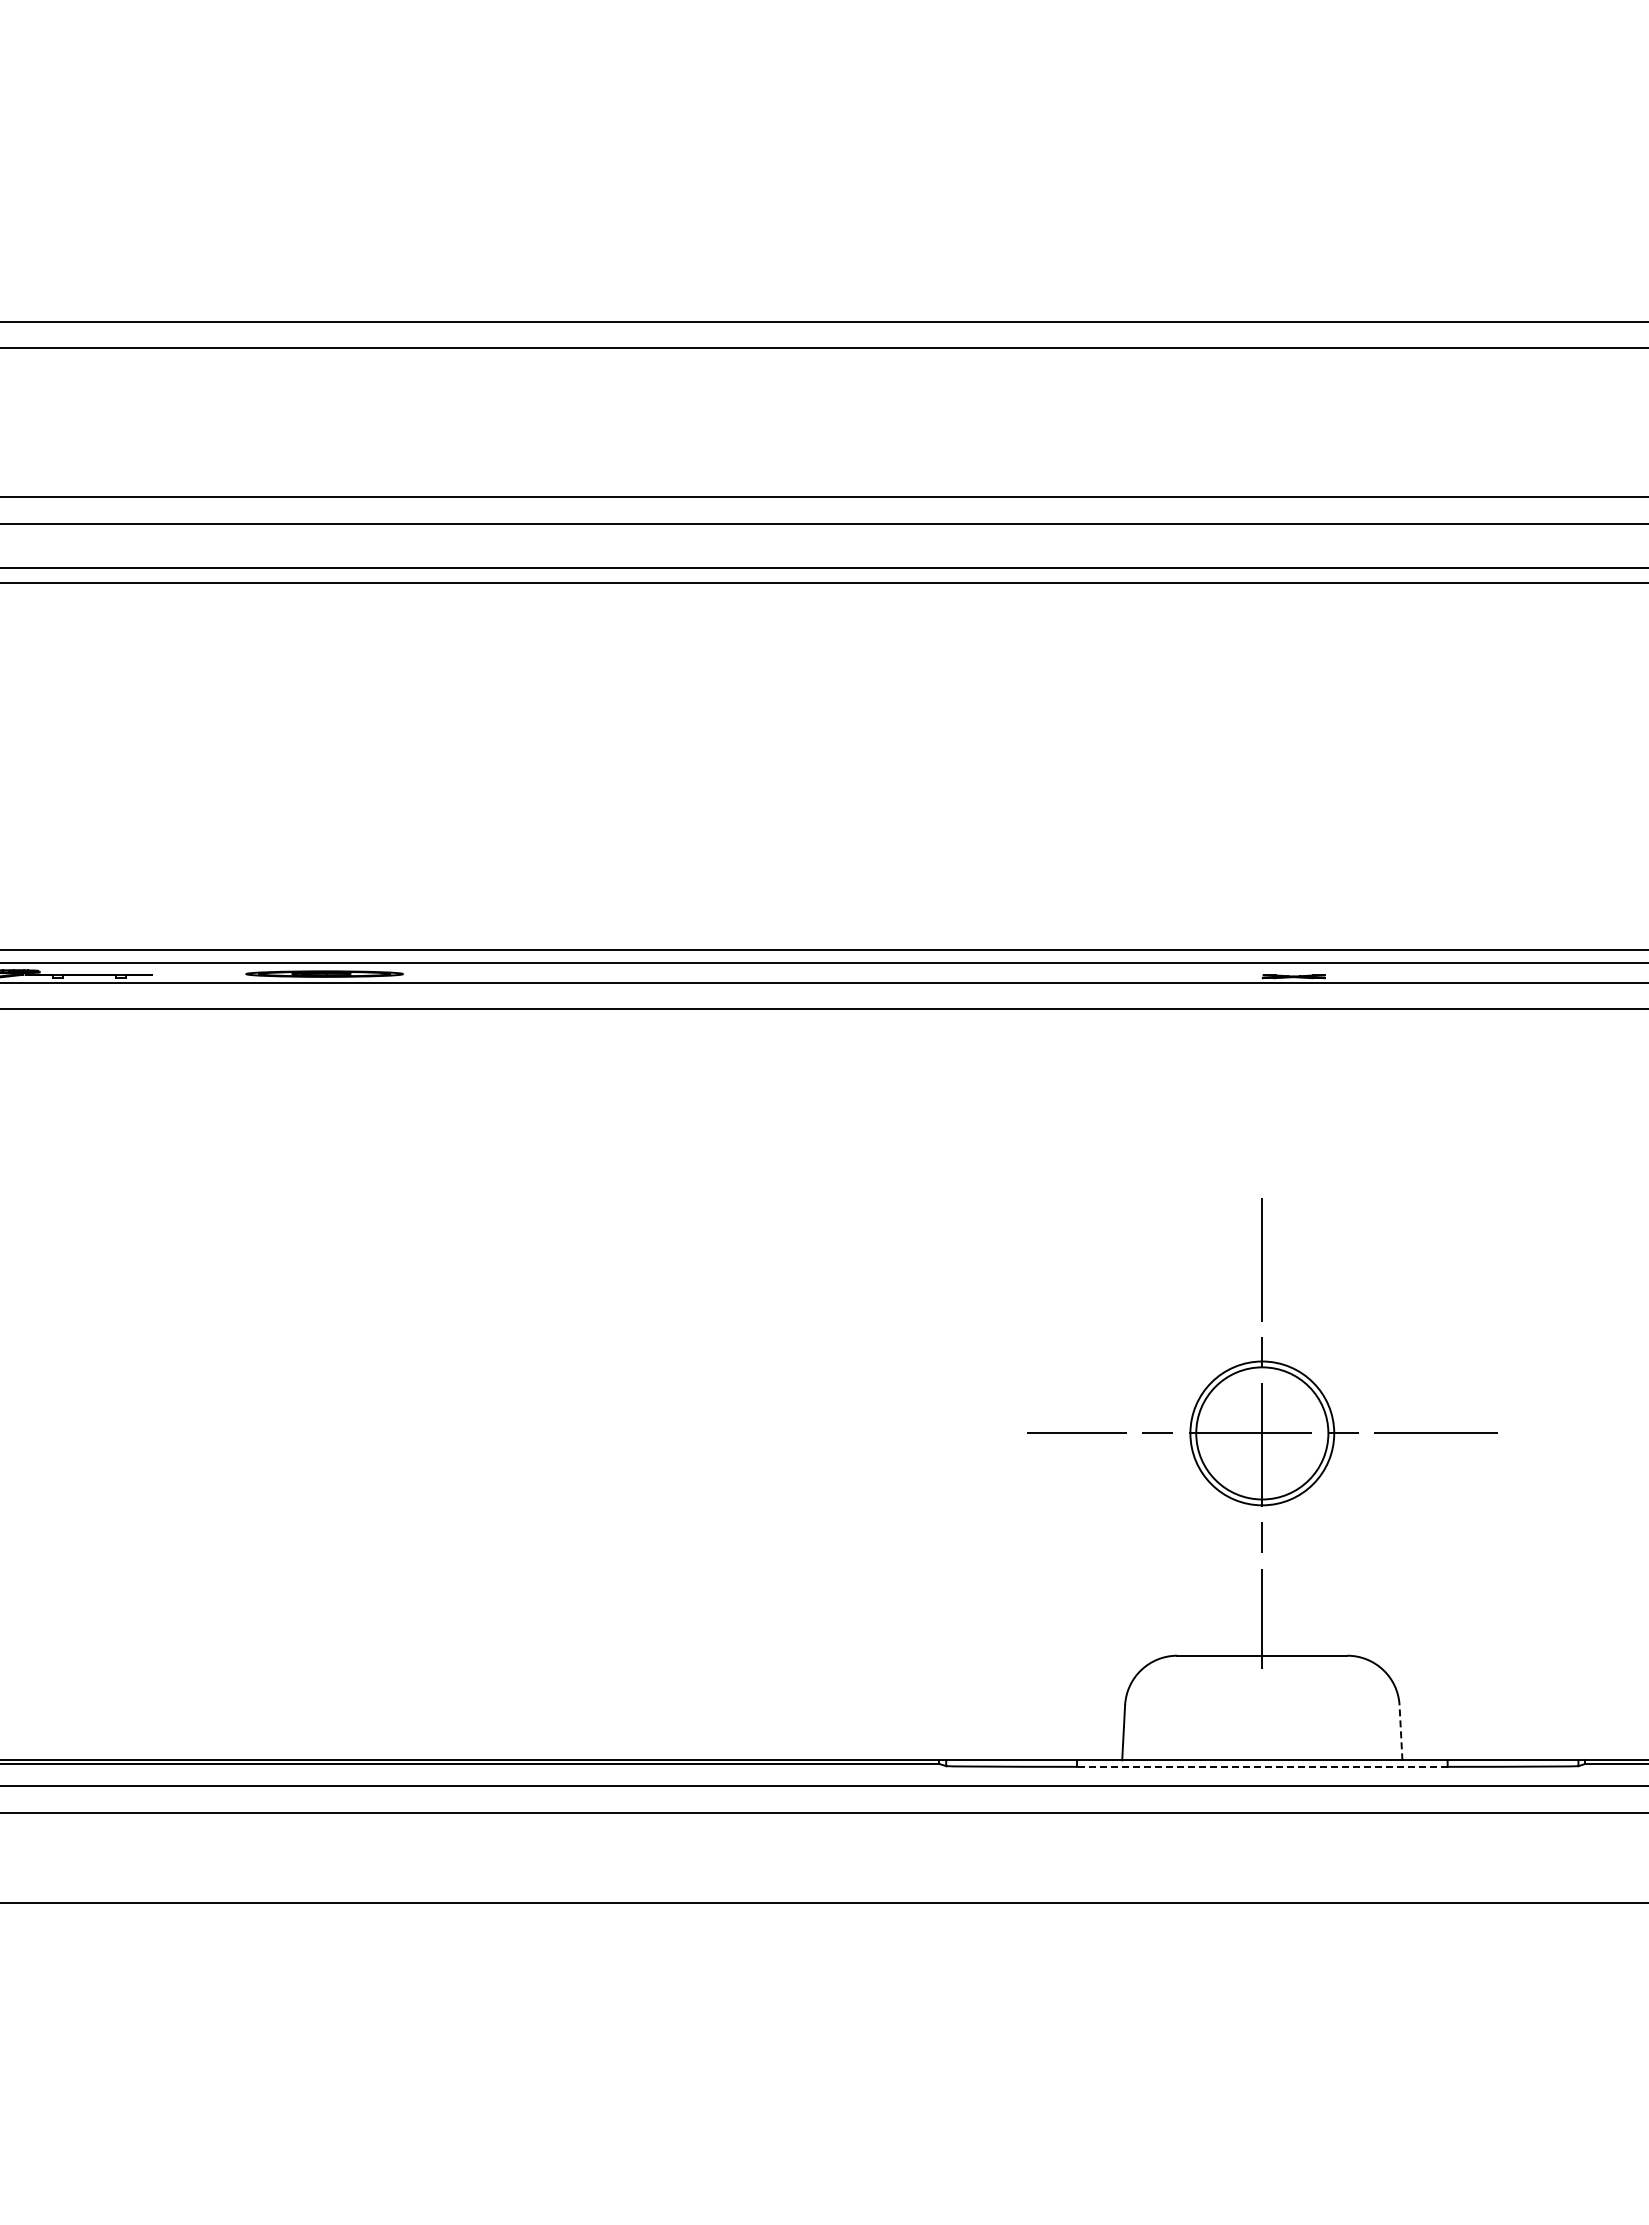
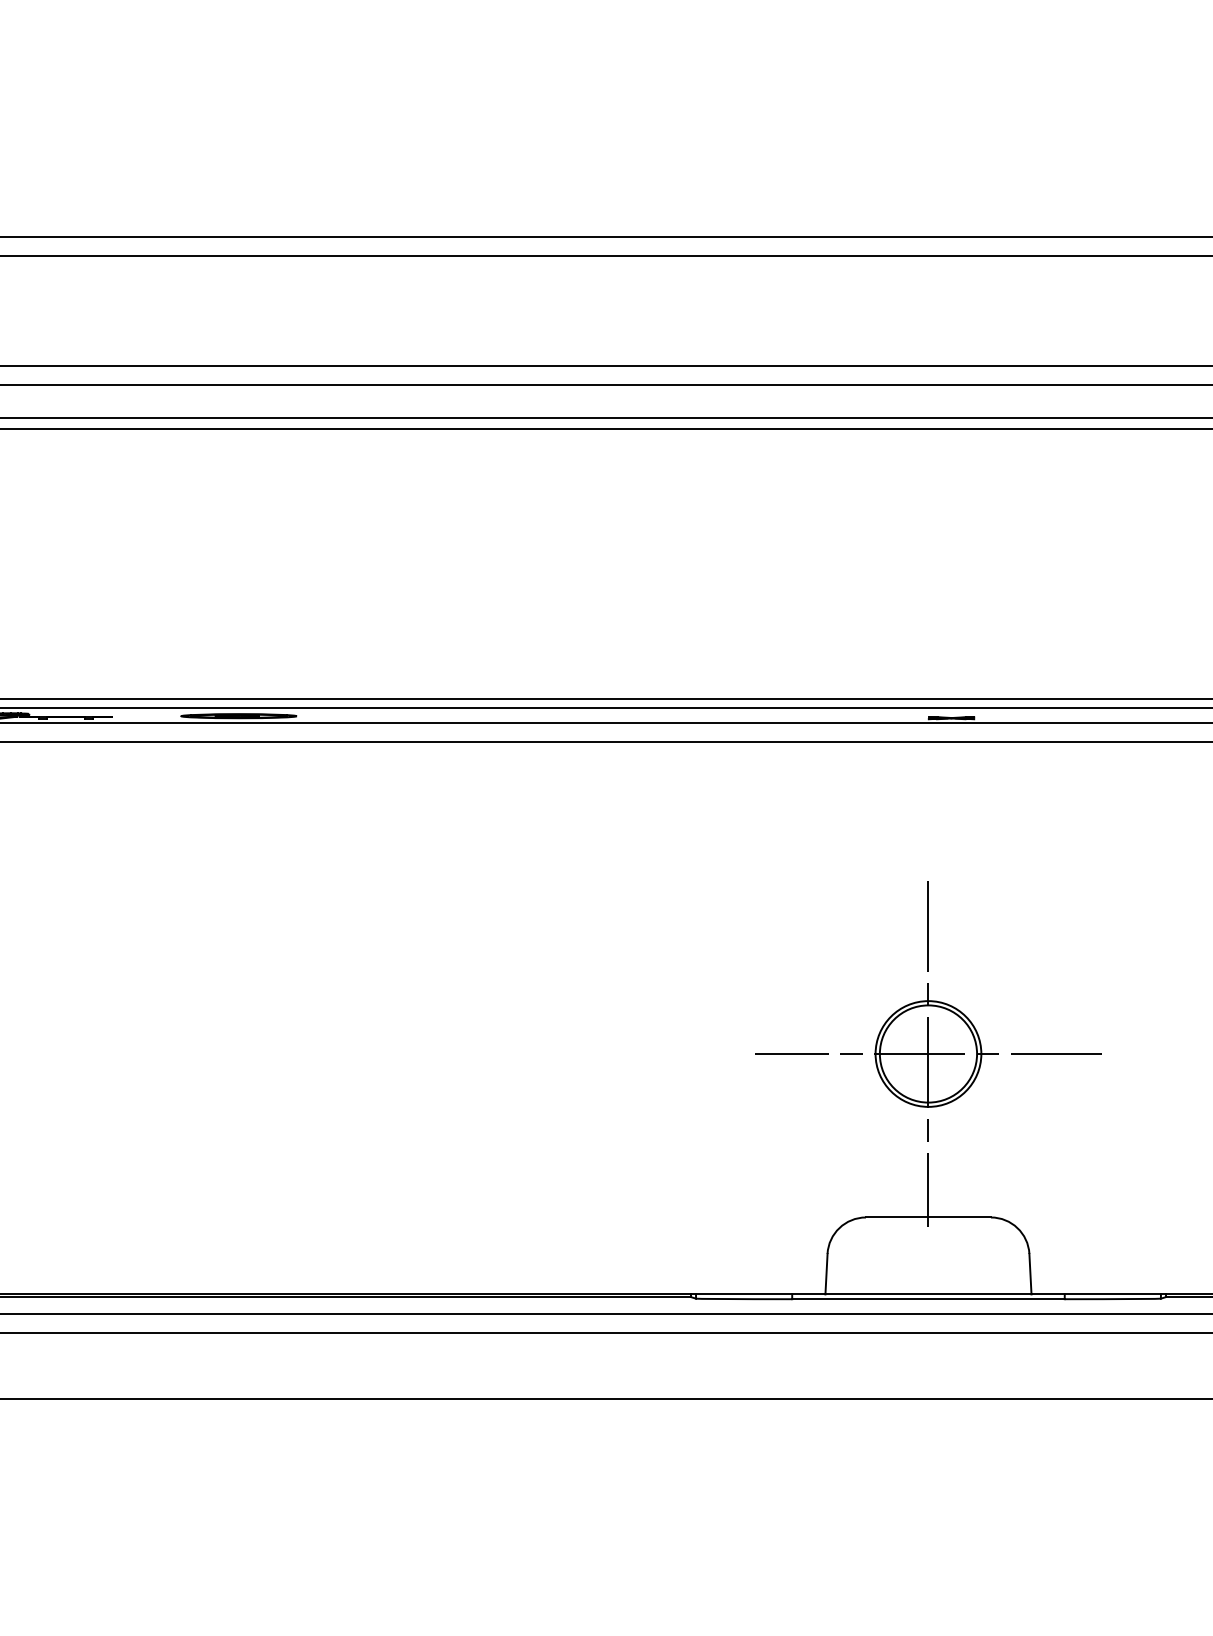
line: (1401, 1732) -> (1030, 1273), dashed -> solid
line: (1261, 1766) -> (927, 1298), dashed -> solid

